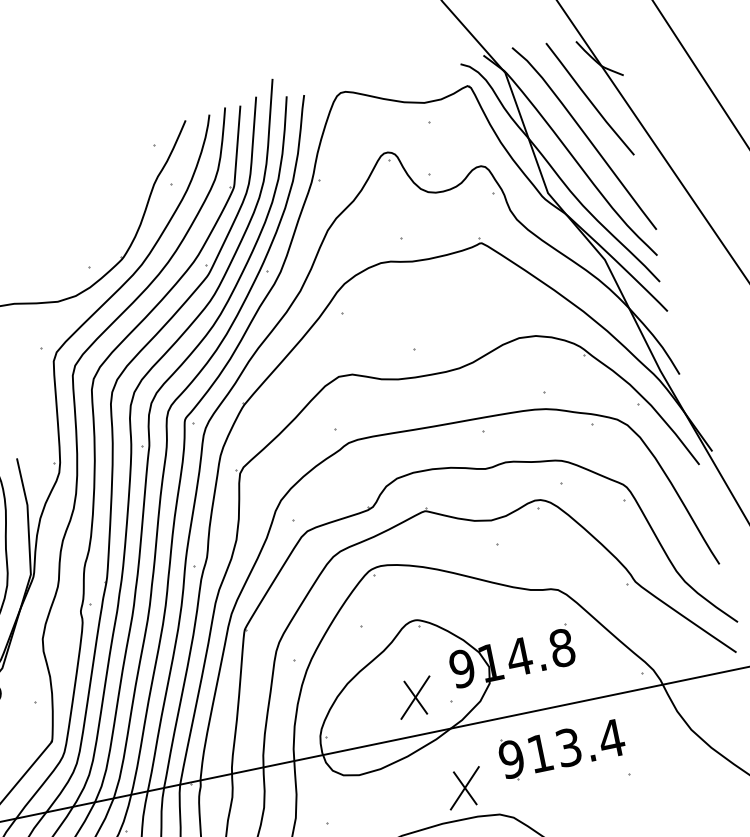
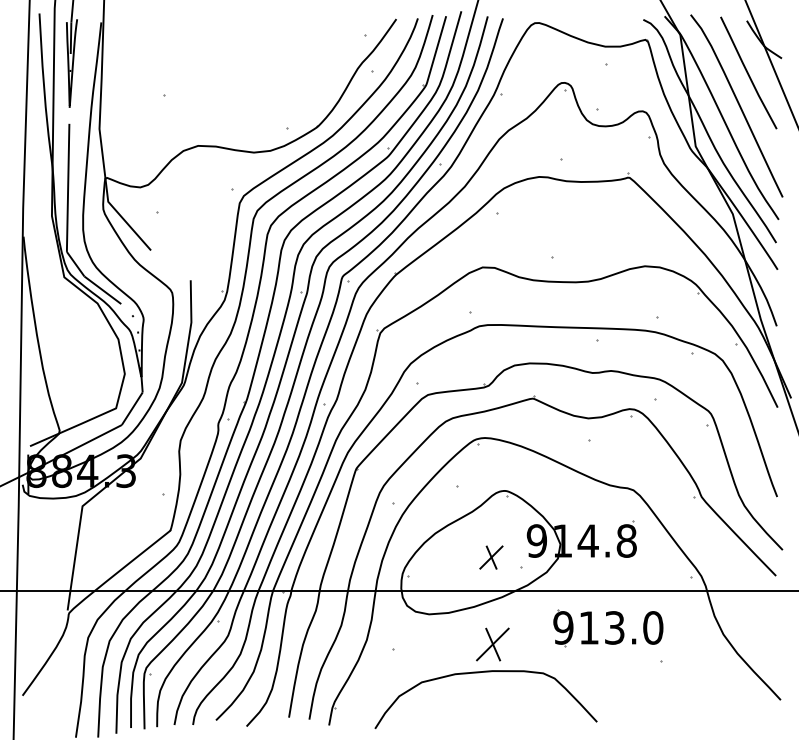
part: (415, 697) -> (491, 557), size x0.7
text: (610, 738) -> (652, 627), 913.4 -> 913.0
part: (464, 788) -> (492, 644), moved

